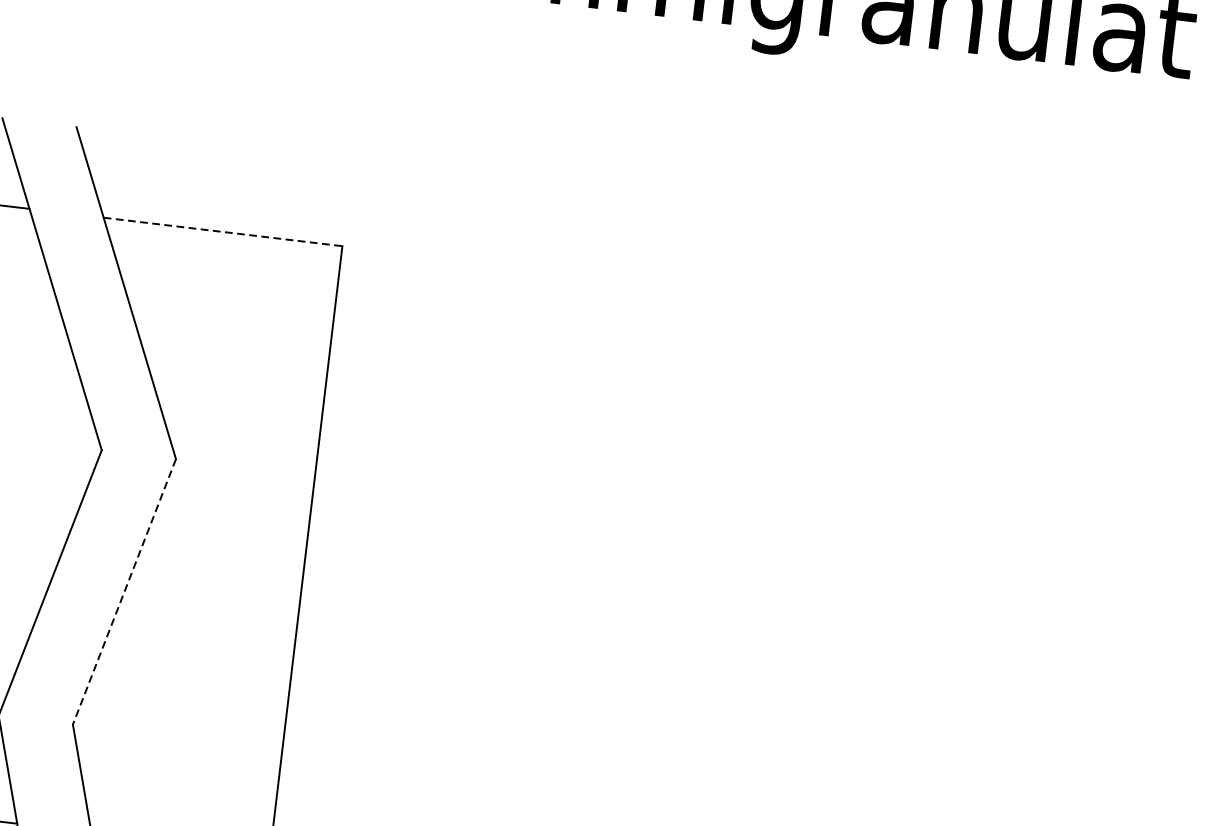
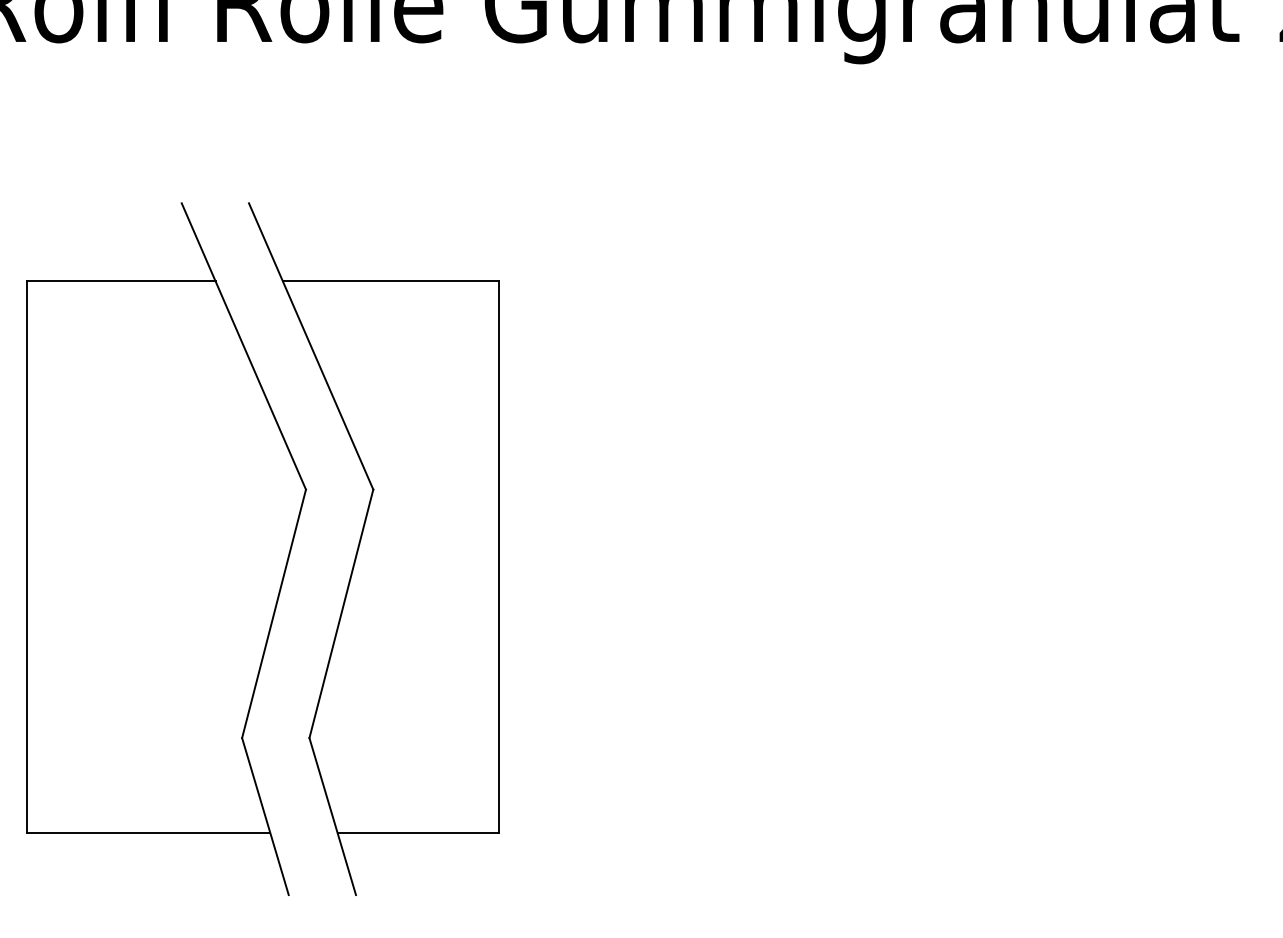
line: (223, 232) -> (391, 281), dashed -> solid
line: (124, 592) -> (341, 614), dashed -> solid

